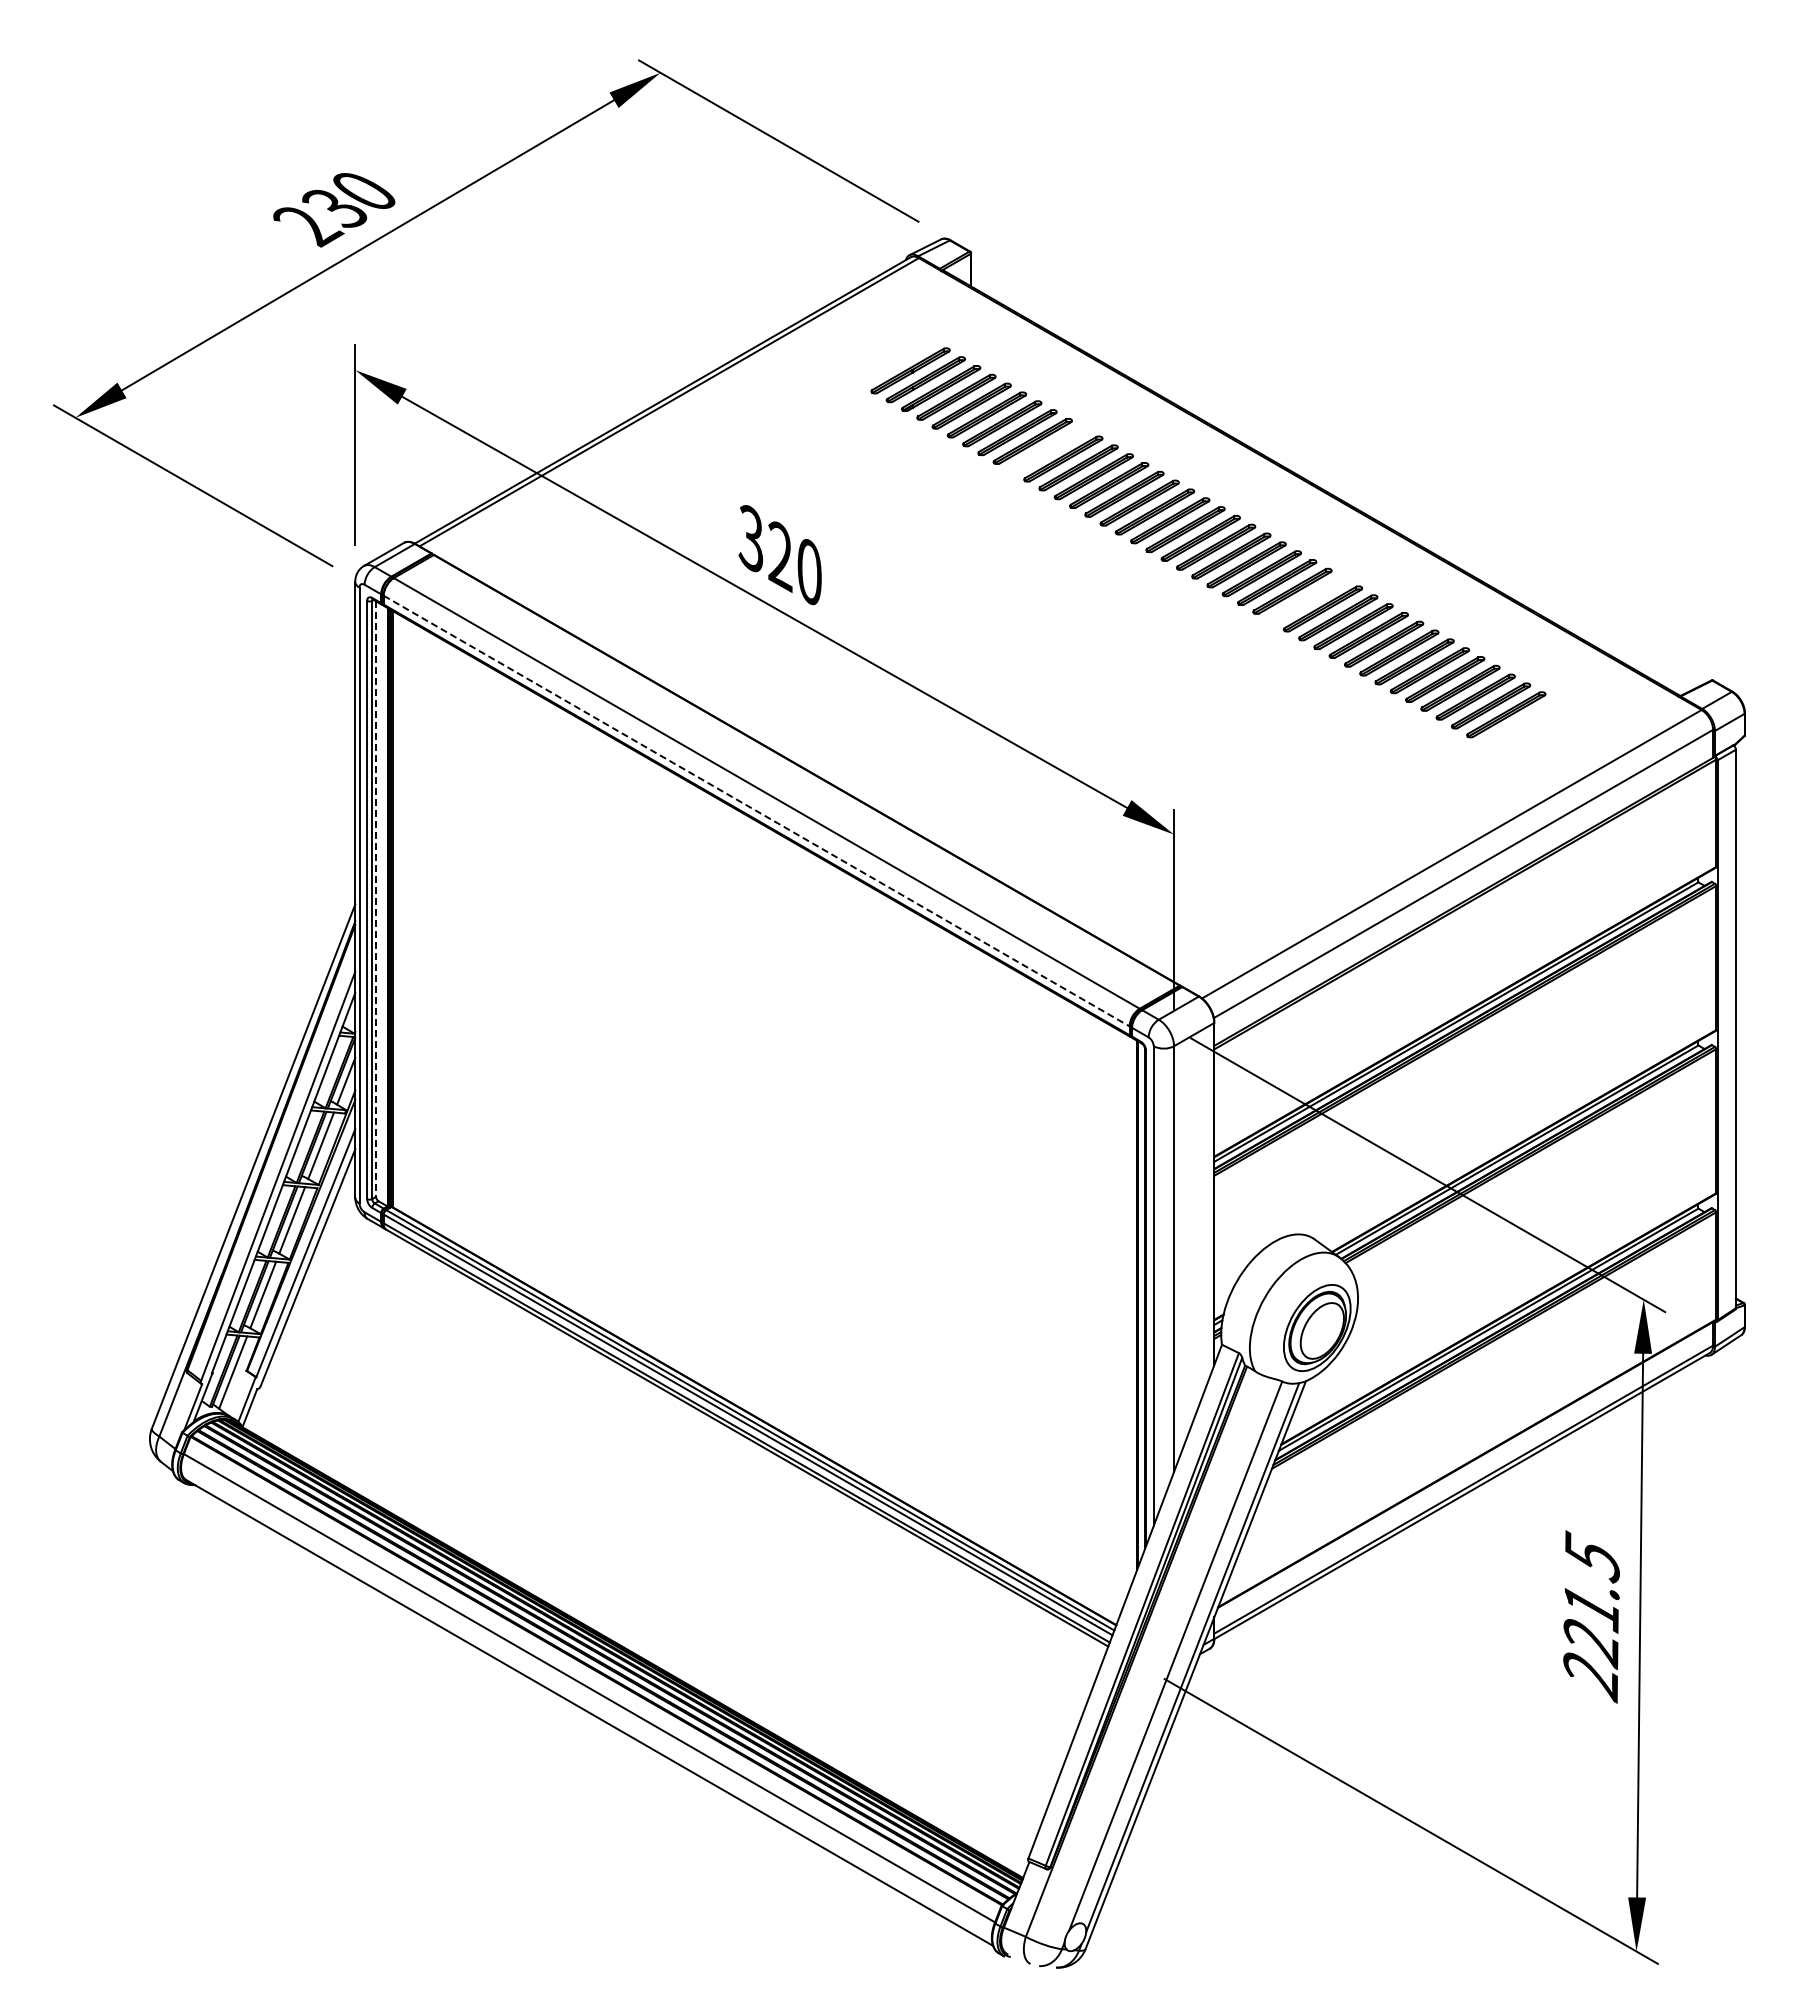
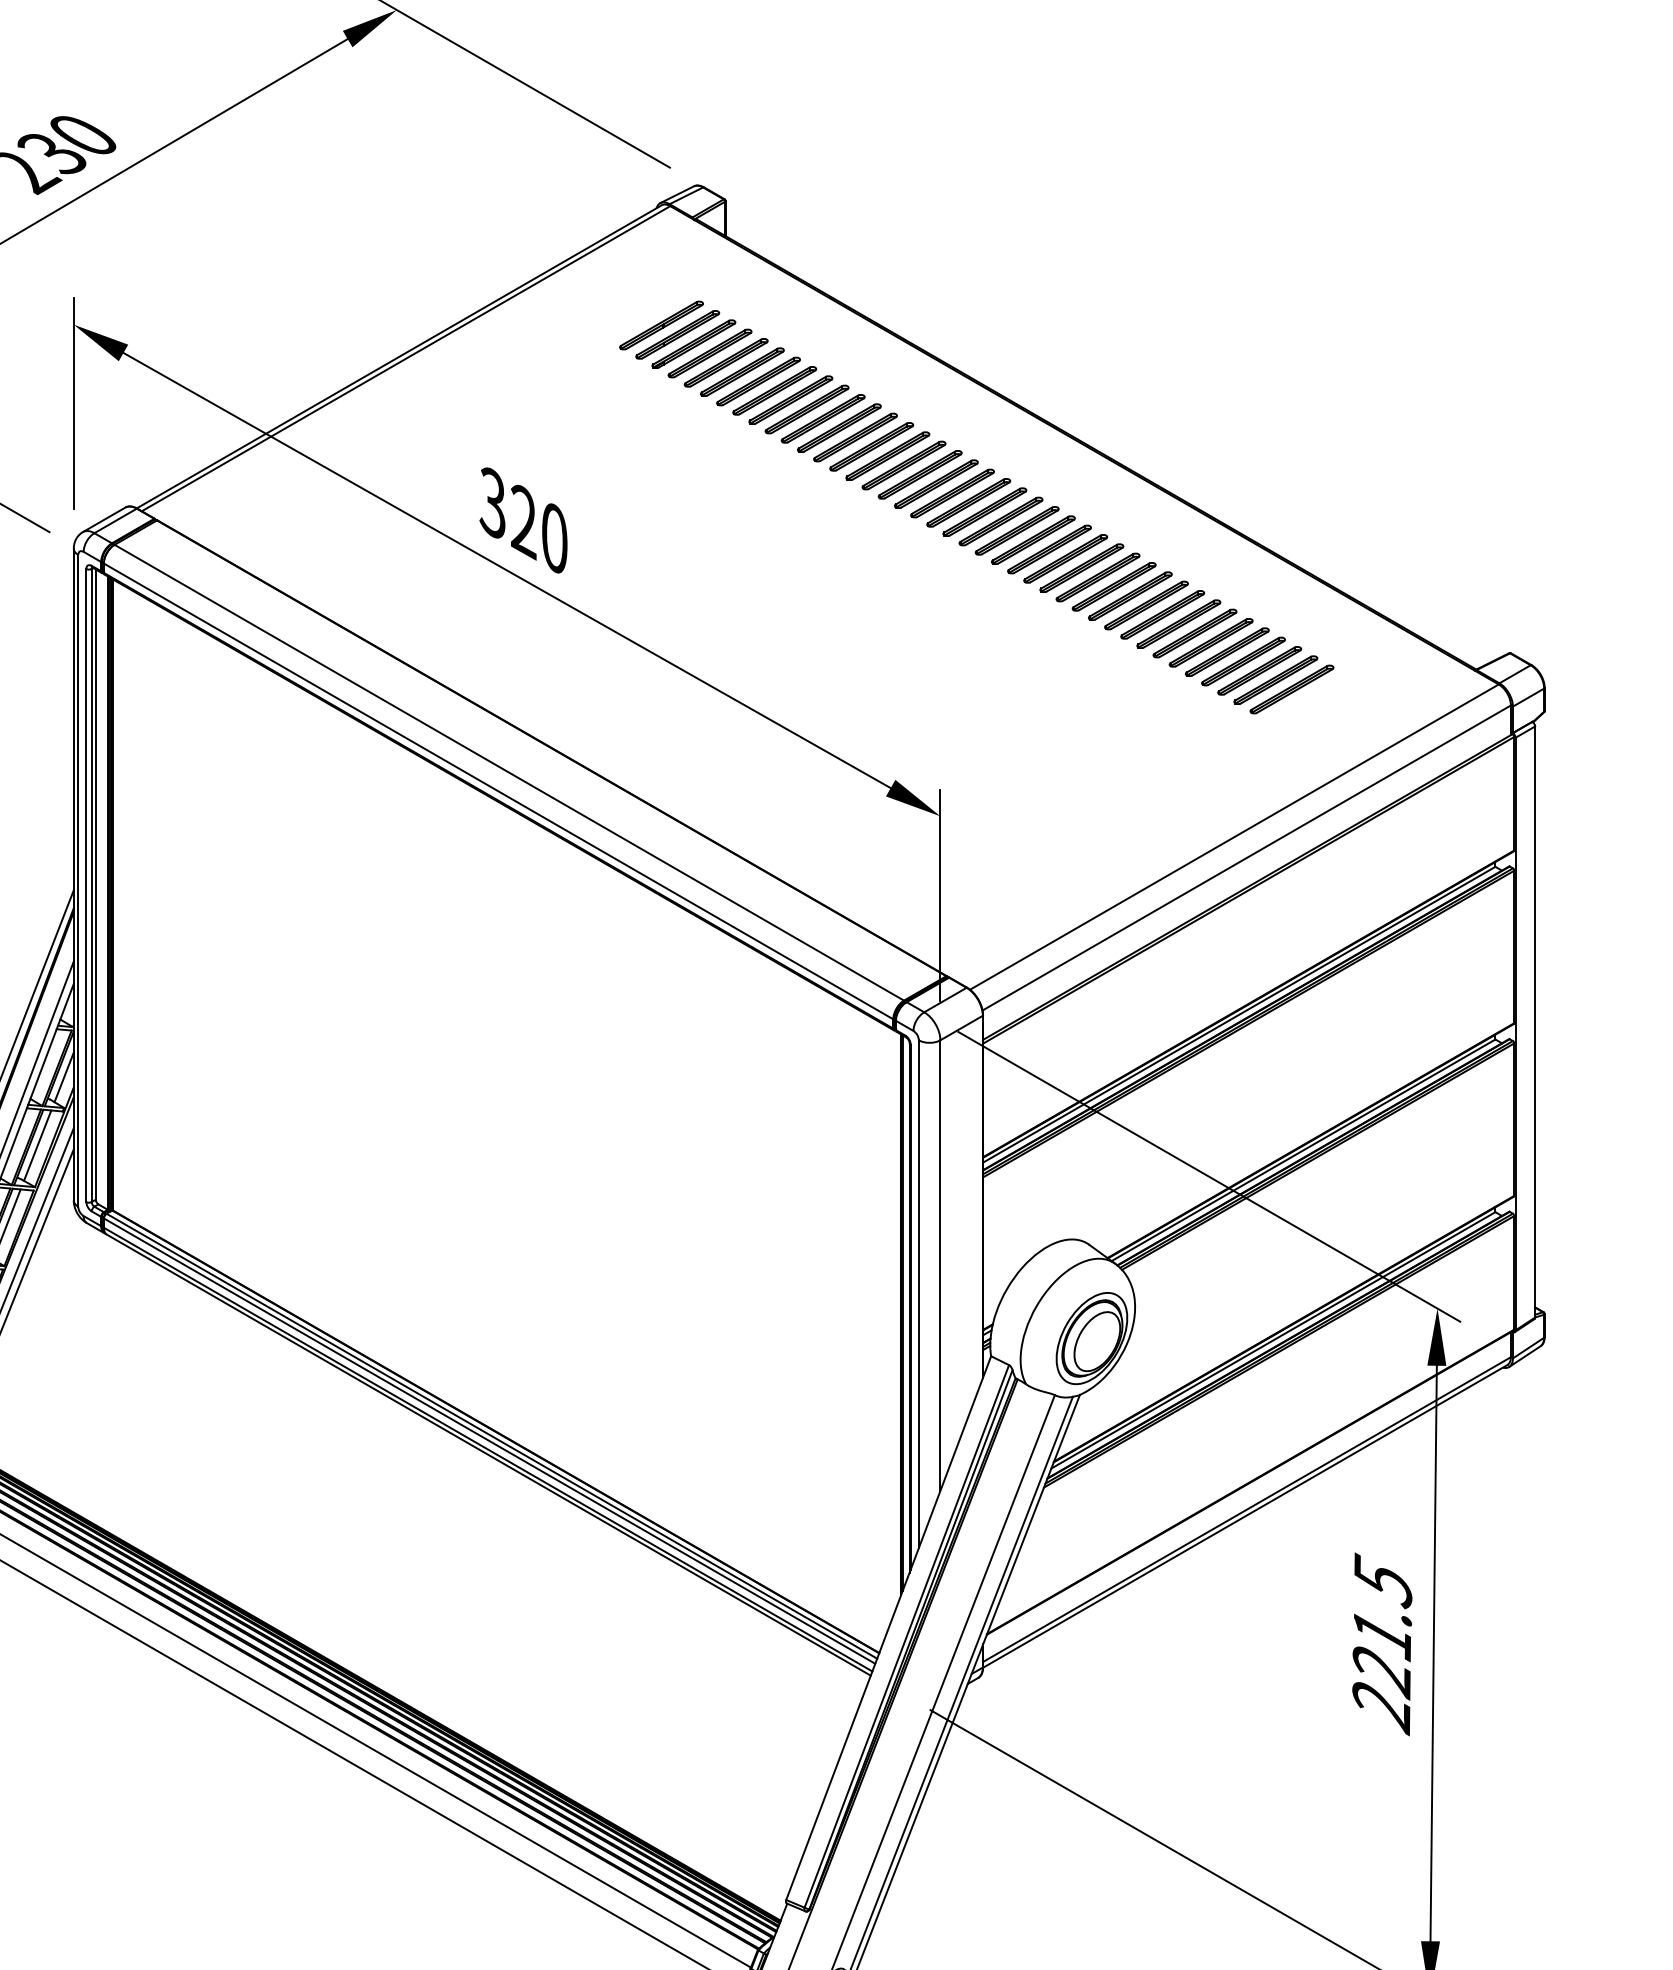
part: (1048, 449) -> (807, 408), added
part: (1307, 599) -> (1081, 567), added
line: (756, 811) -> (498, 791), dashed -> solid
line: (376, 899) -> (96, 885), dashed -> solid

